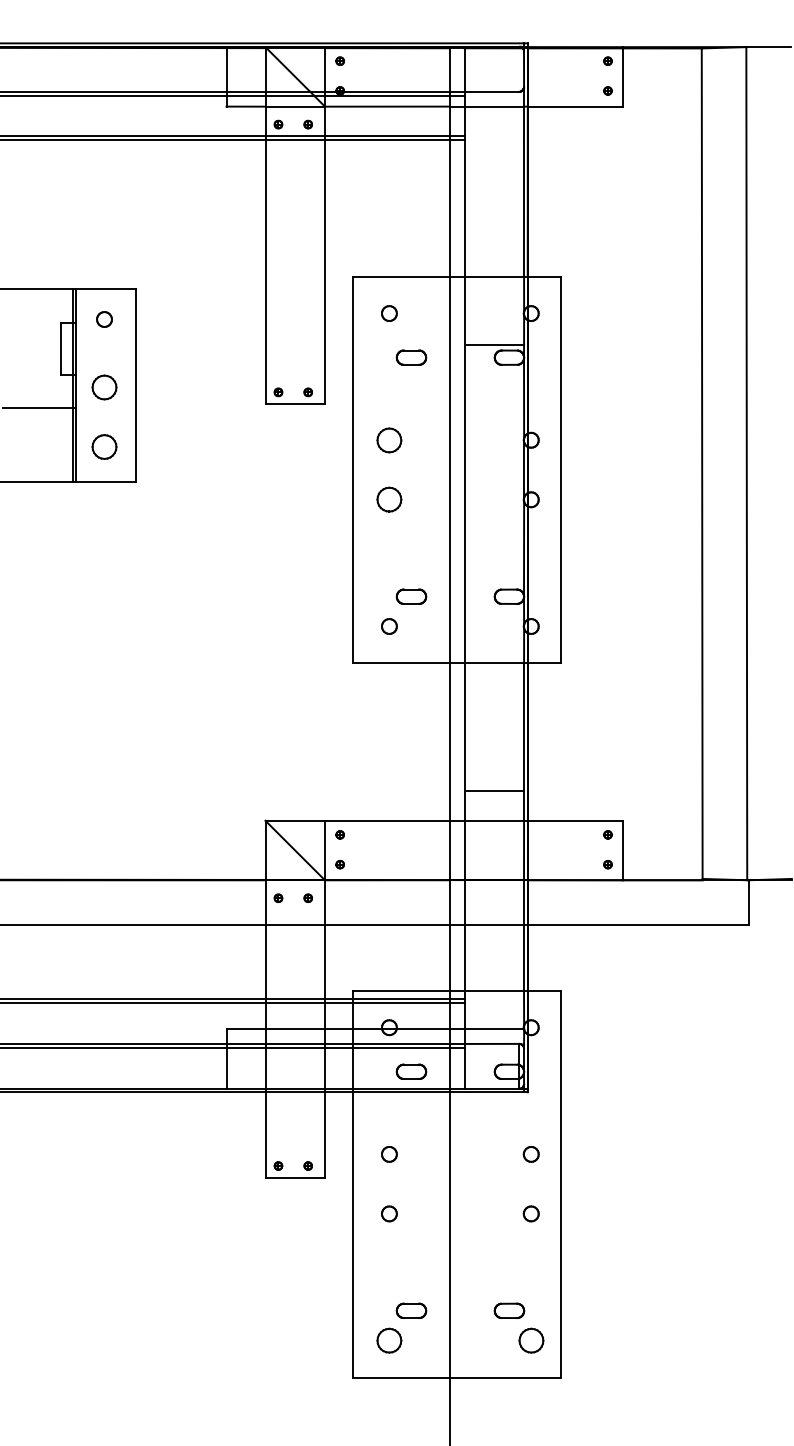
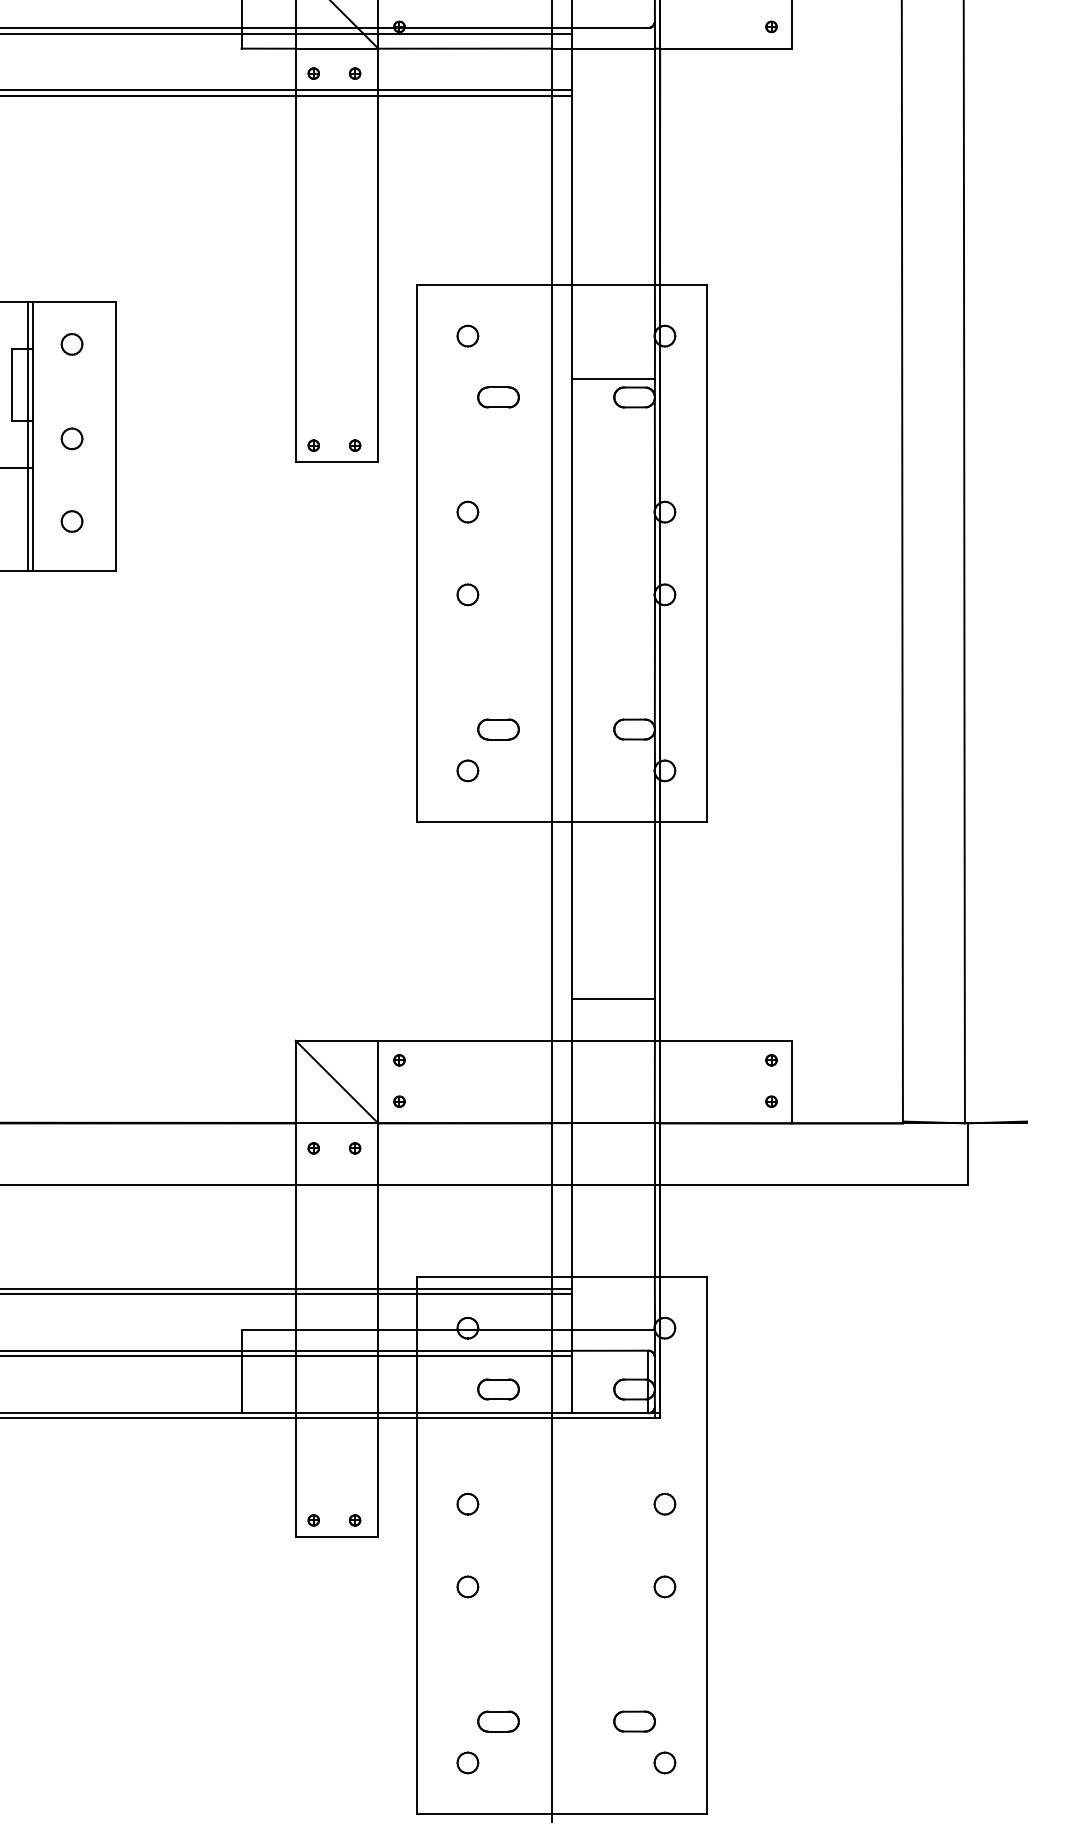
part: (104, 387) -> (72, 438), size x0.62
part: (389, 439) -> (467, 511), size x0.62
part: (104, 446) -> (72, 520), size x0.62
part: (389, 499) -> (467, 594), size x0.62
part: (389, 1340) -> (467, 1762), size x0.62
part: (530, 1340) -> (663, 1762), size x0.62

